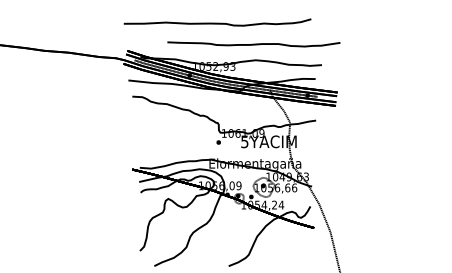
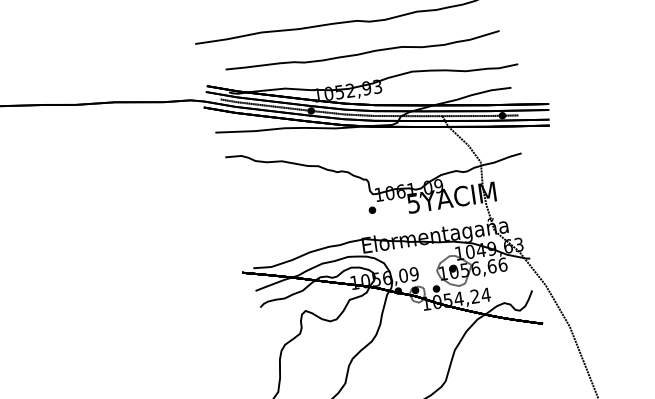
part: (253, 44) -> (362, 53), moved

